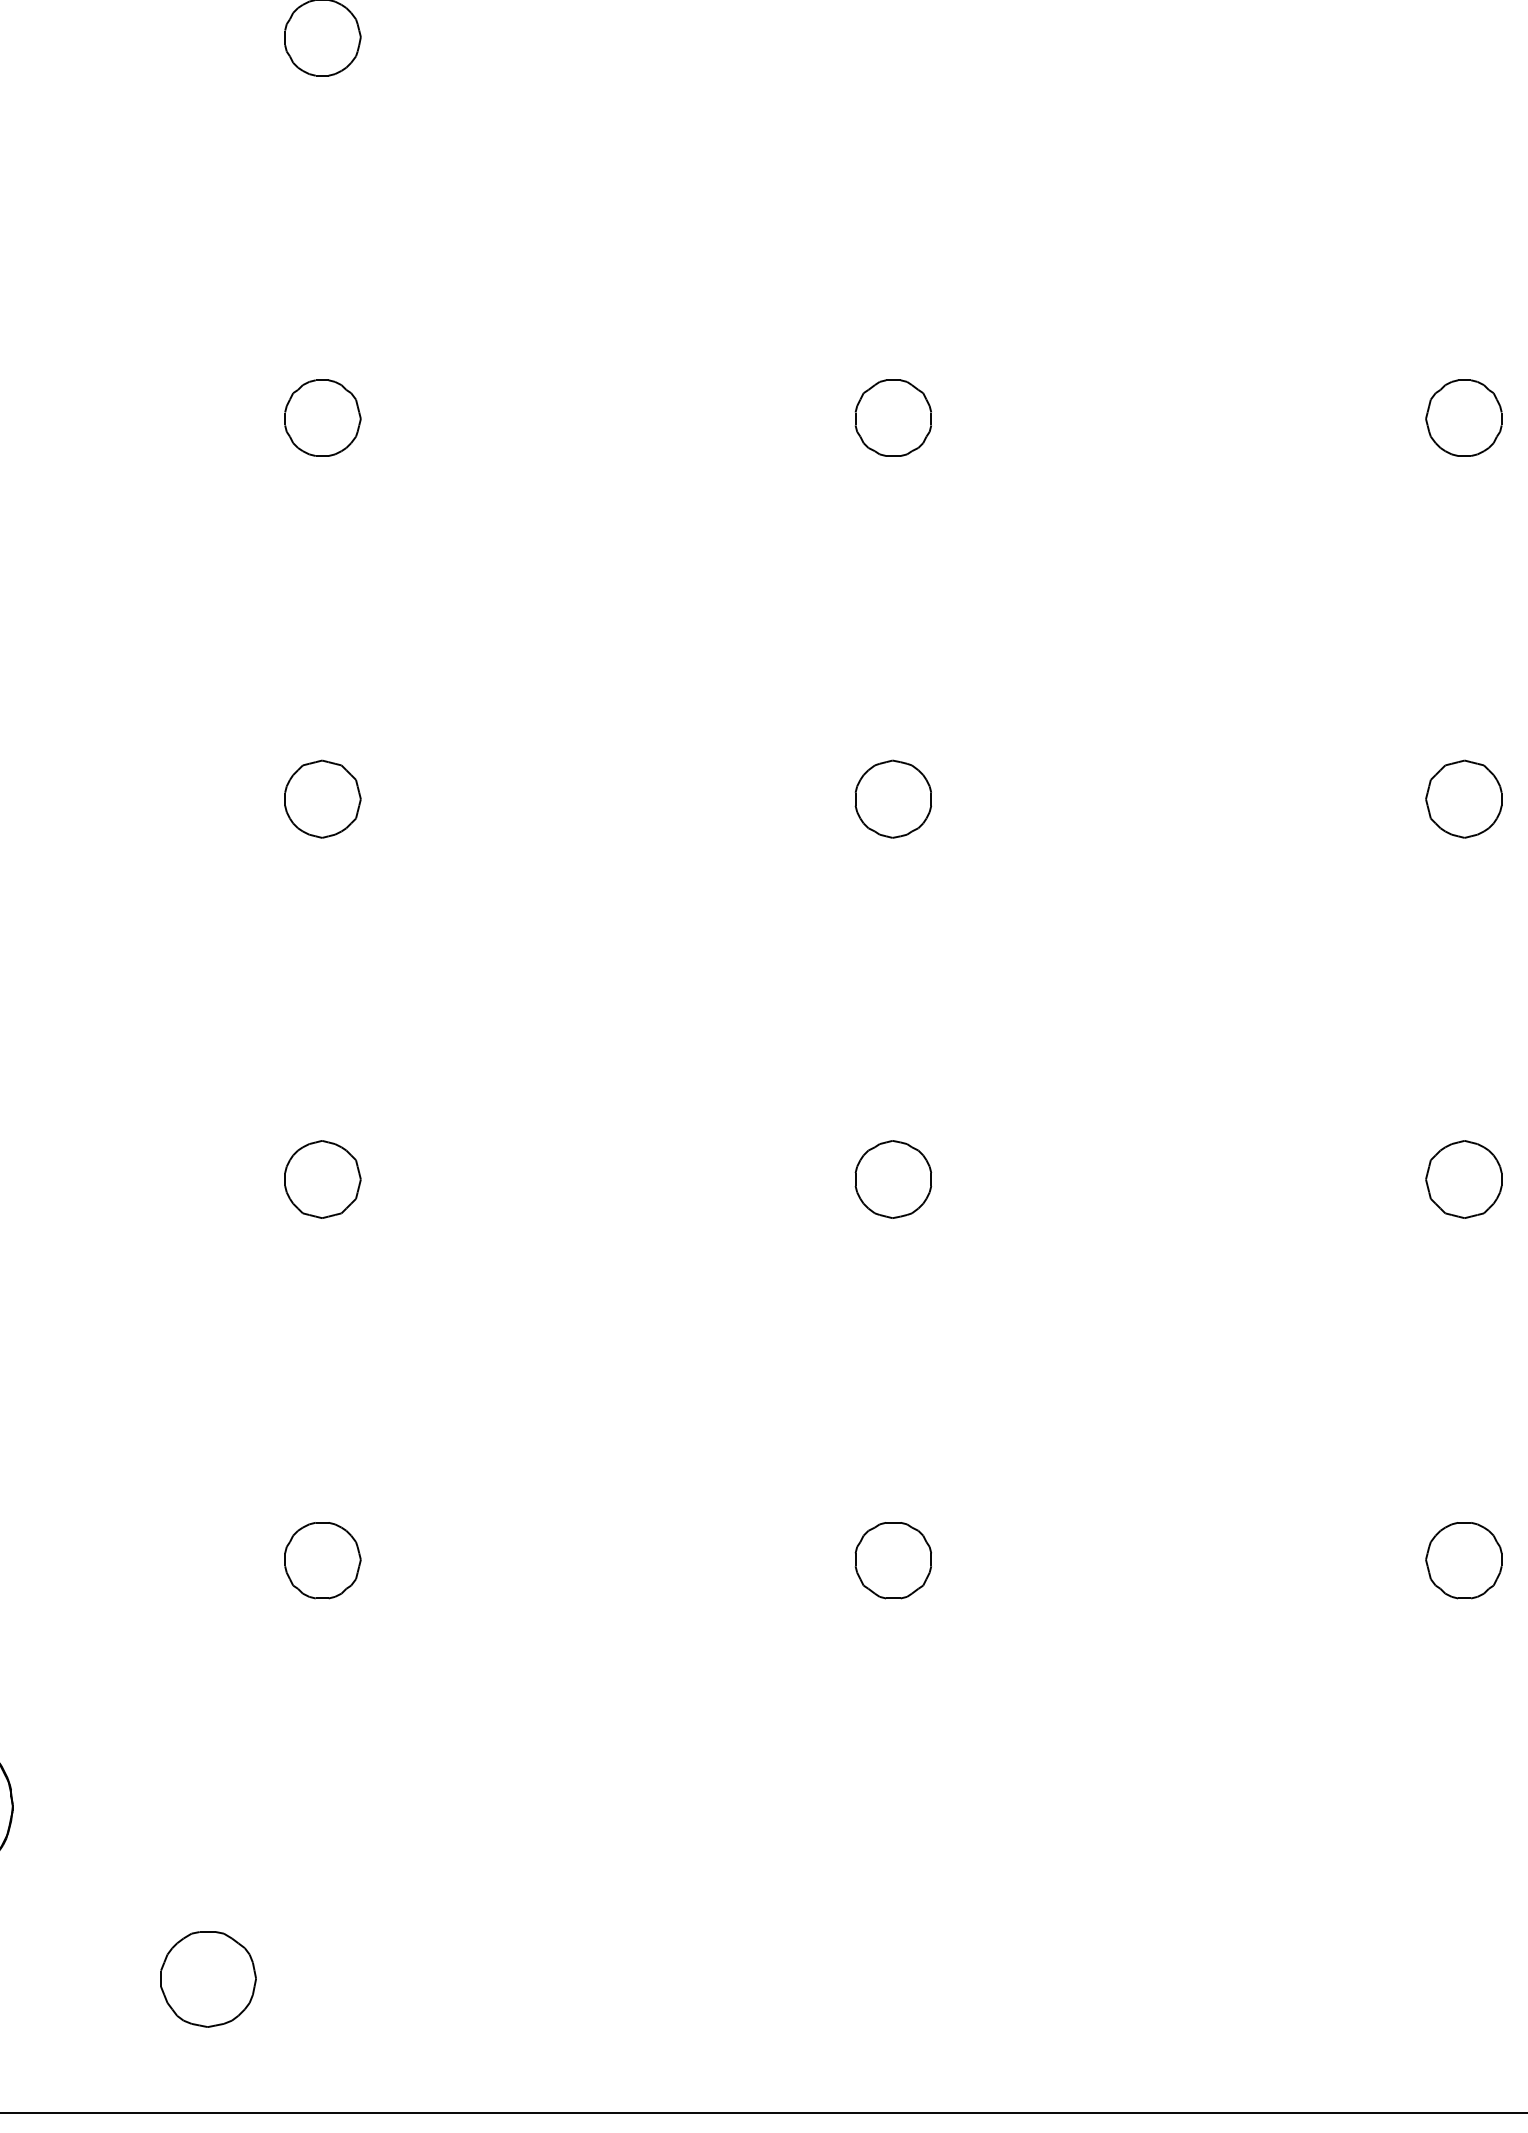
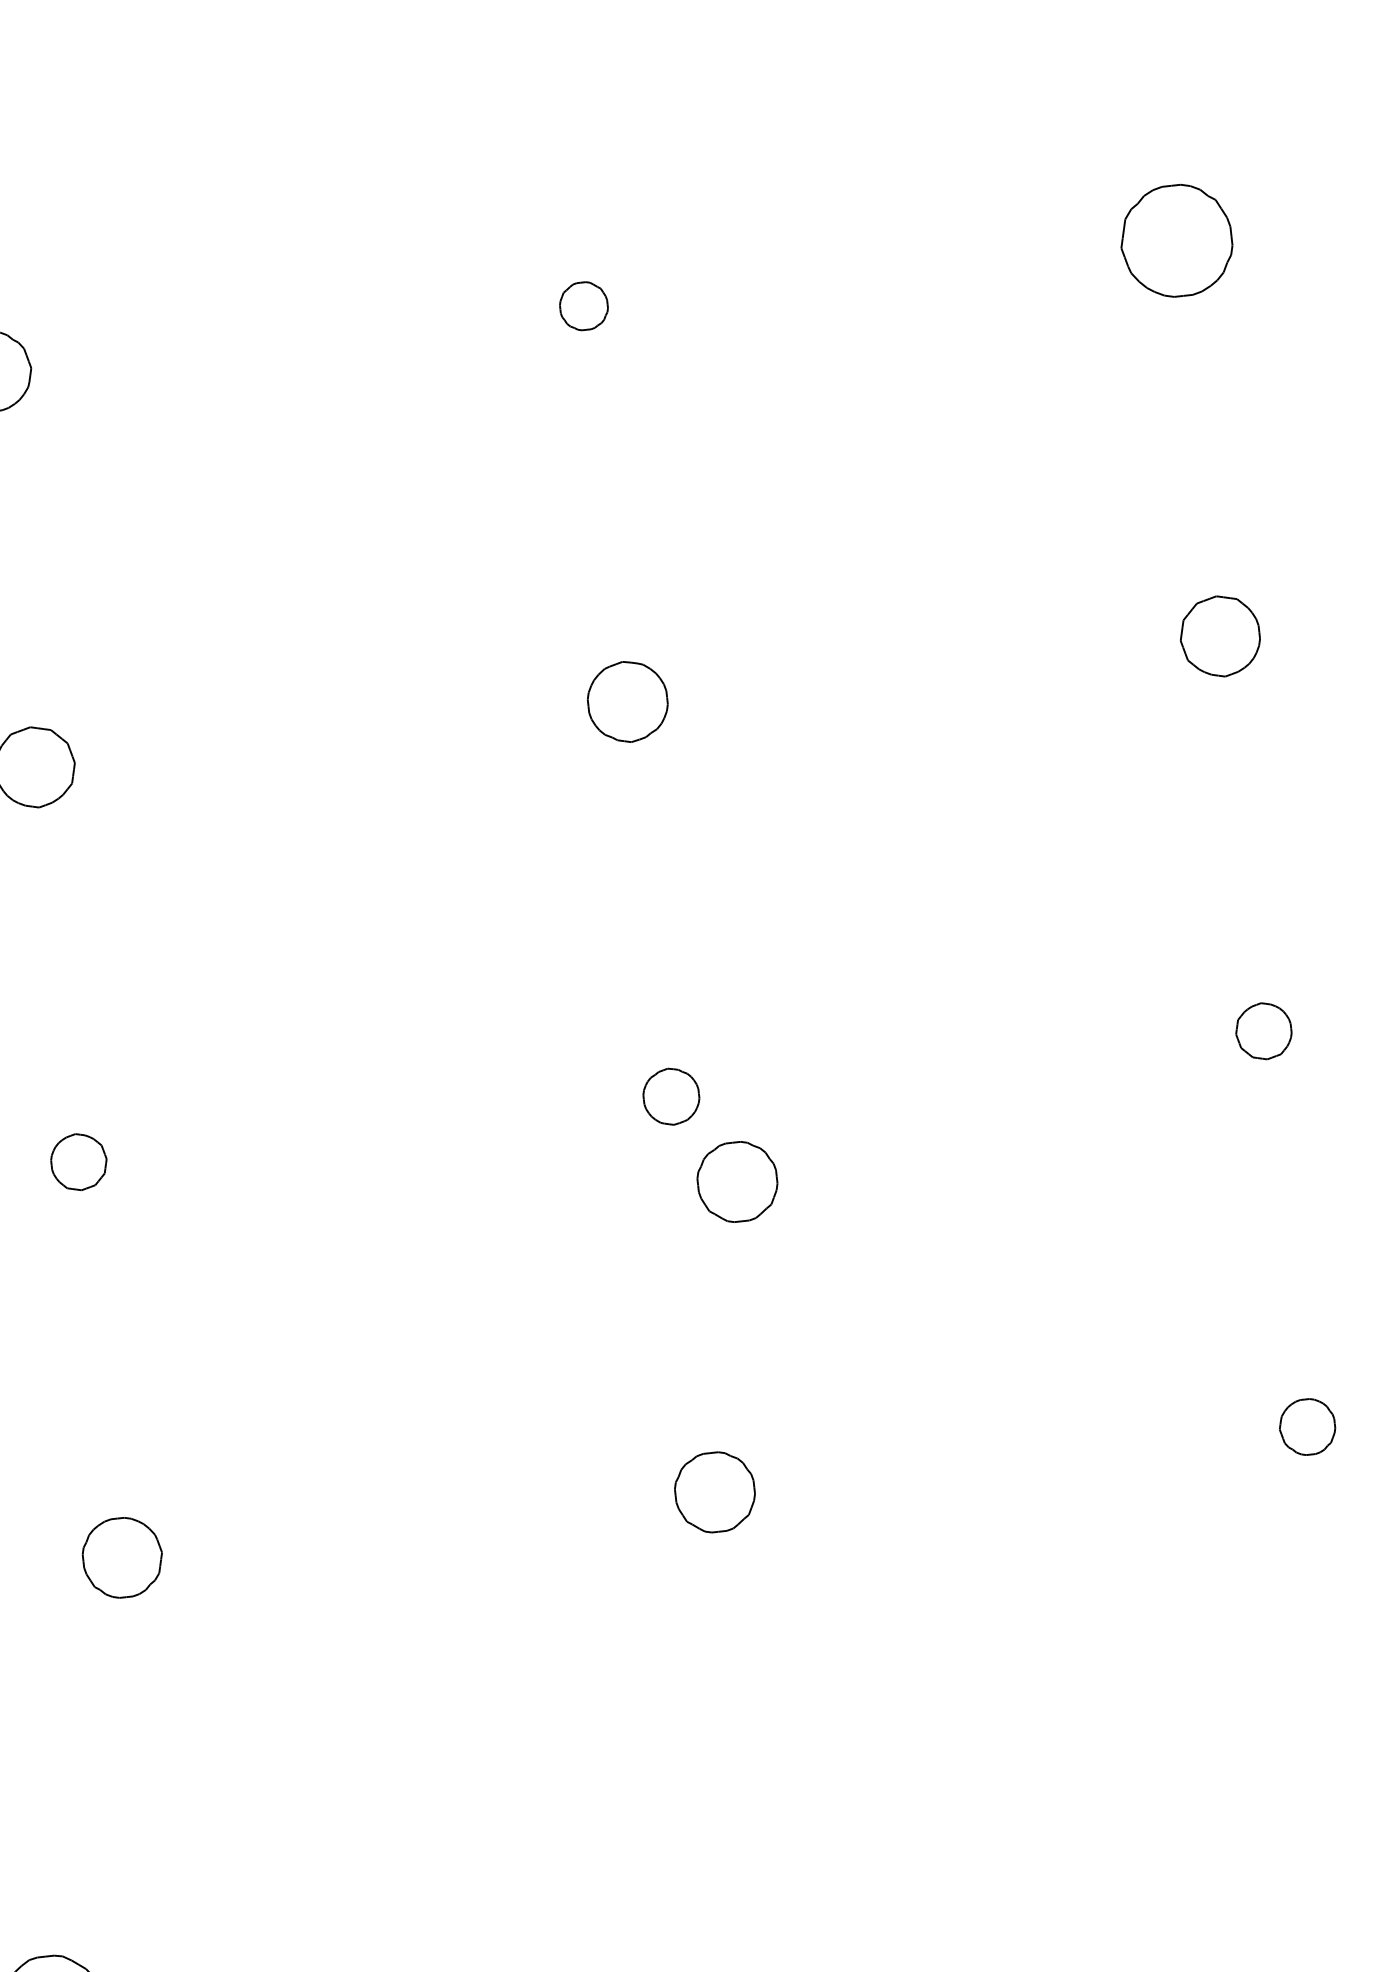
part: (892, 417) -> (583, 305), size x0.6
part: (1463, 417) -> (1175, 240), size x1.4
part: (322, 1179) -> (78, 1162), size x0.7
part: (893, 1179) -> (671, 1096), size x0.7
part: (1463, 1179) -> (1263, 1031), size x0.7
part: (946, 1267) -> (736, 1181), added
part: (1463, 1560) -> (1306, 1426), size x0.7

